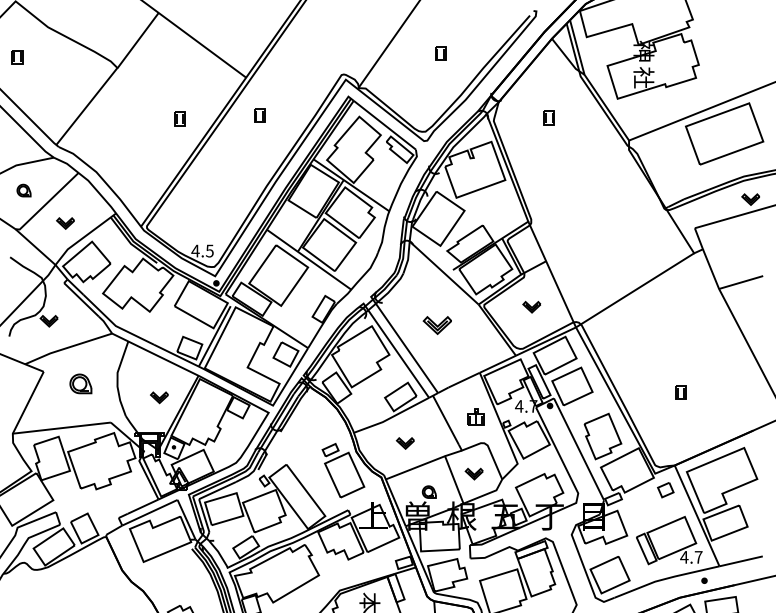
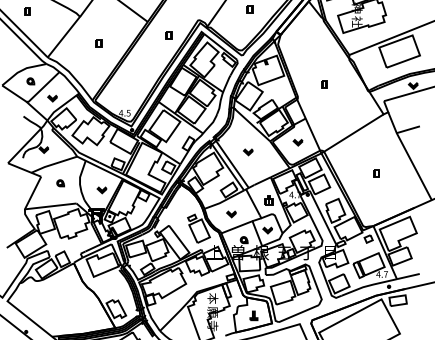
part: (258, 114) -> (168, 35), moved
part: (179, 118) -> (98, 43), moved
part: (549, 118) -> (324, 84), moved
part: (437, 325) -> (248, 152), size x0.62
part: (80, 384) -> (60, 183), size x0.62
part: (680, 392) -> (376, 173), moved

